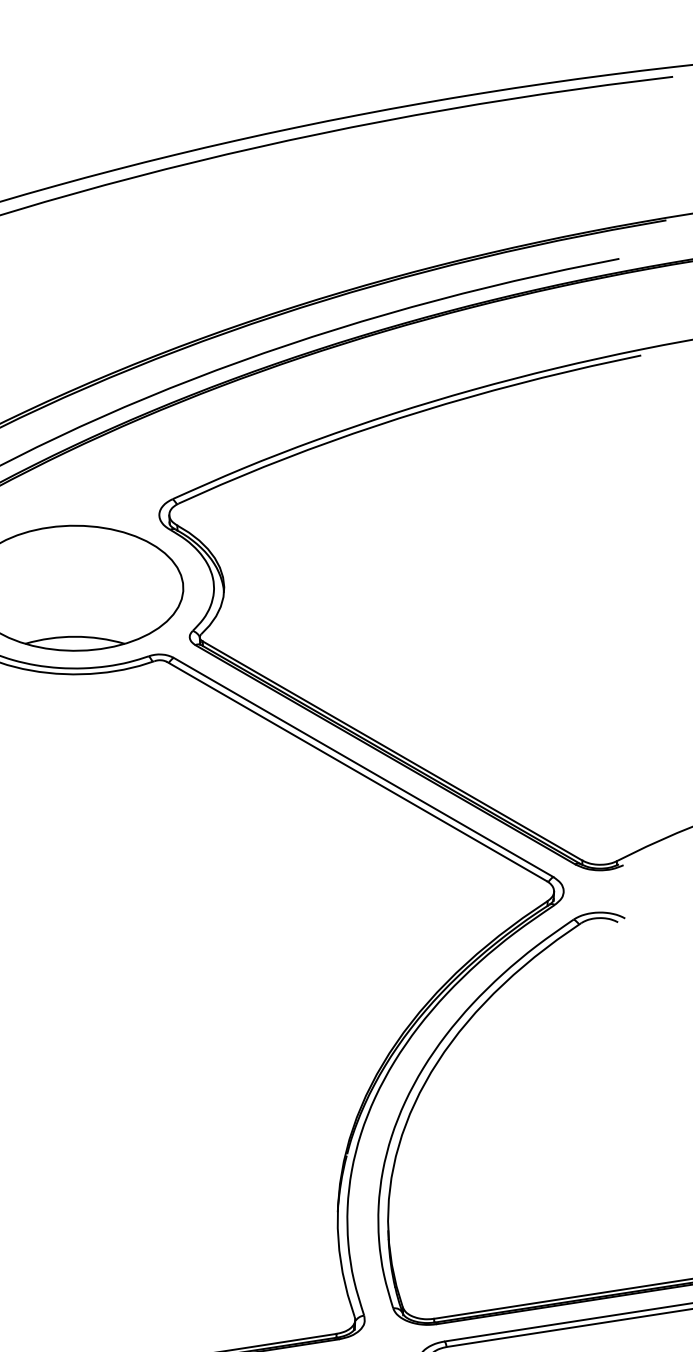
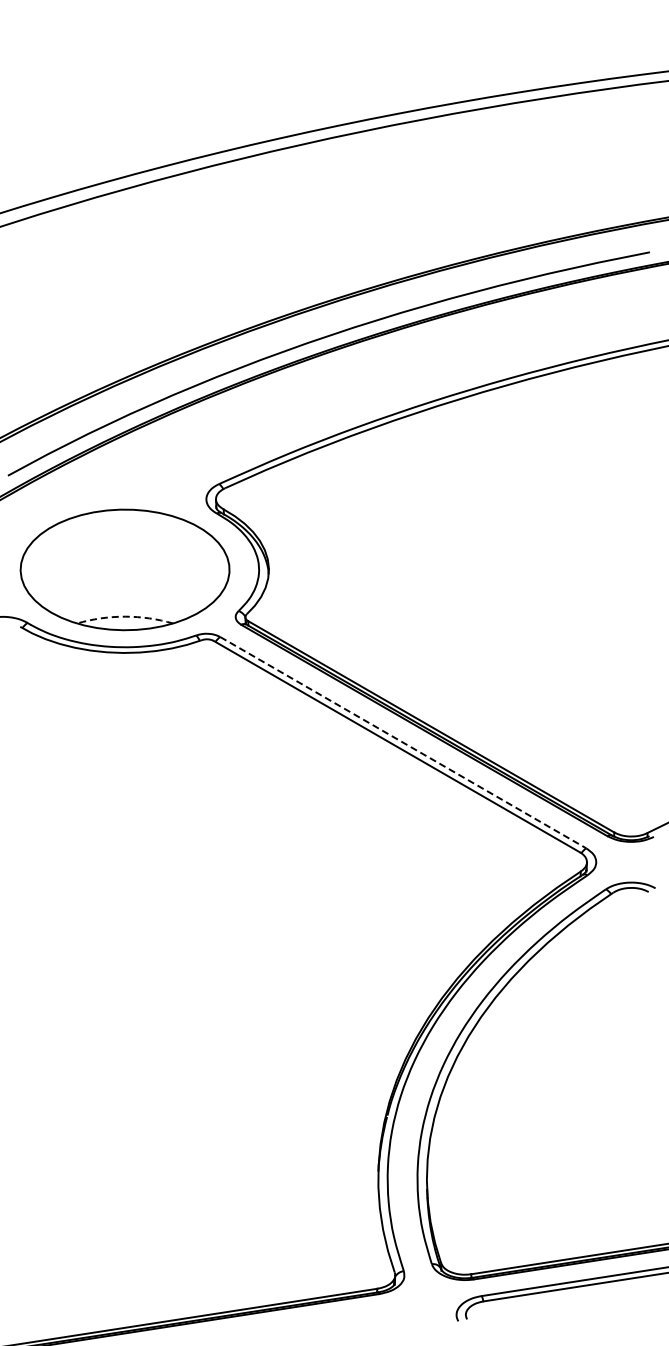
arc: (75, 636) -> (125, 616), solid -> dashed
line: (363, 767) -> (403, 742), solid -> dashed

